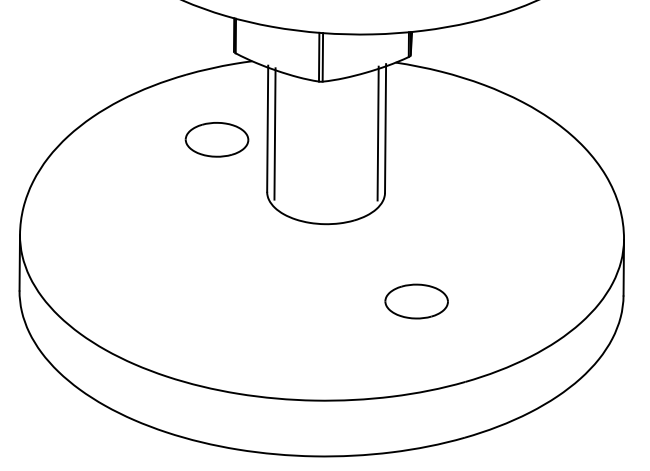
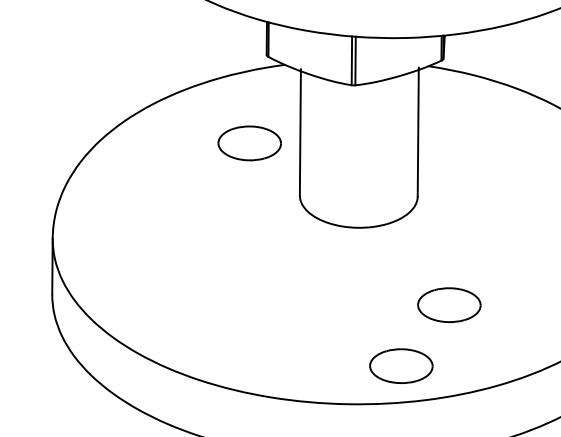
line: (274, 133) -> (307, 137), removed
line: (377, 133) -> (410, 137), removed
part: (368, 362) -> (401, 366), added

